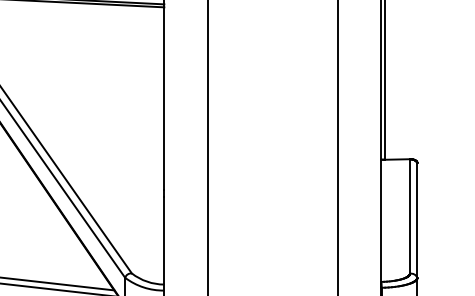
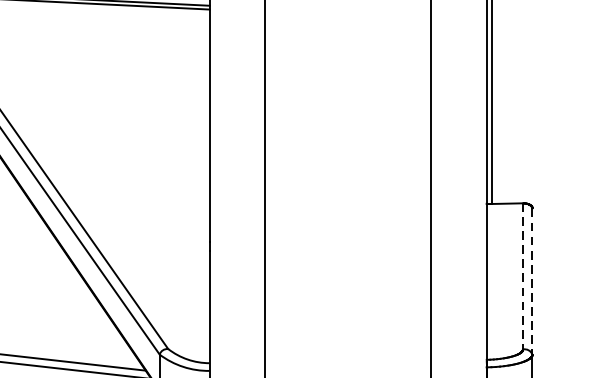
line: (409, 217) -> (522, 277), solid -> dashed
line: (417, 220) -> (532, 281), solid -> dashed

